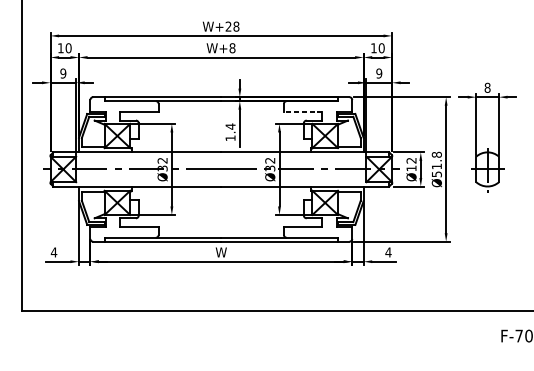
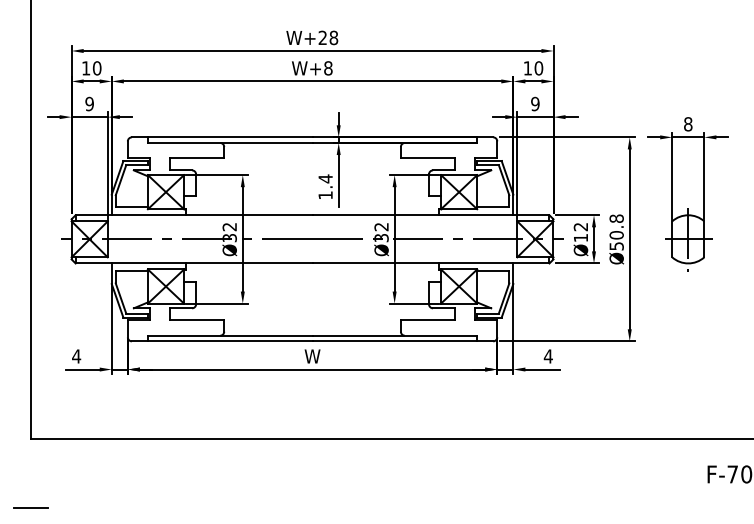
line: (302, 112) -> (427, 158), dashed -> solid
text: (436, 166) -> (616, 235), Ø51.8 -> Ø50.8
line: (21, 359) -> (30, 507), added

